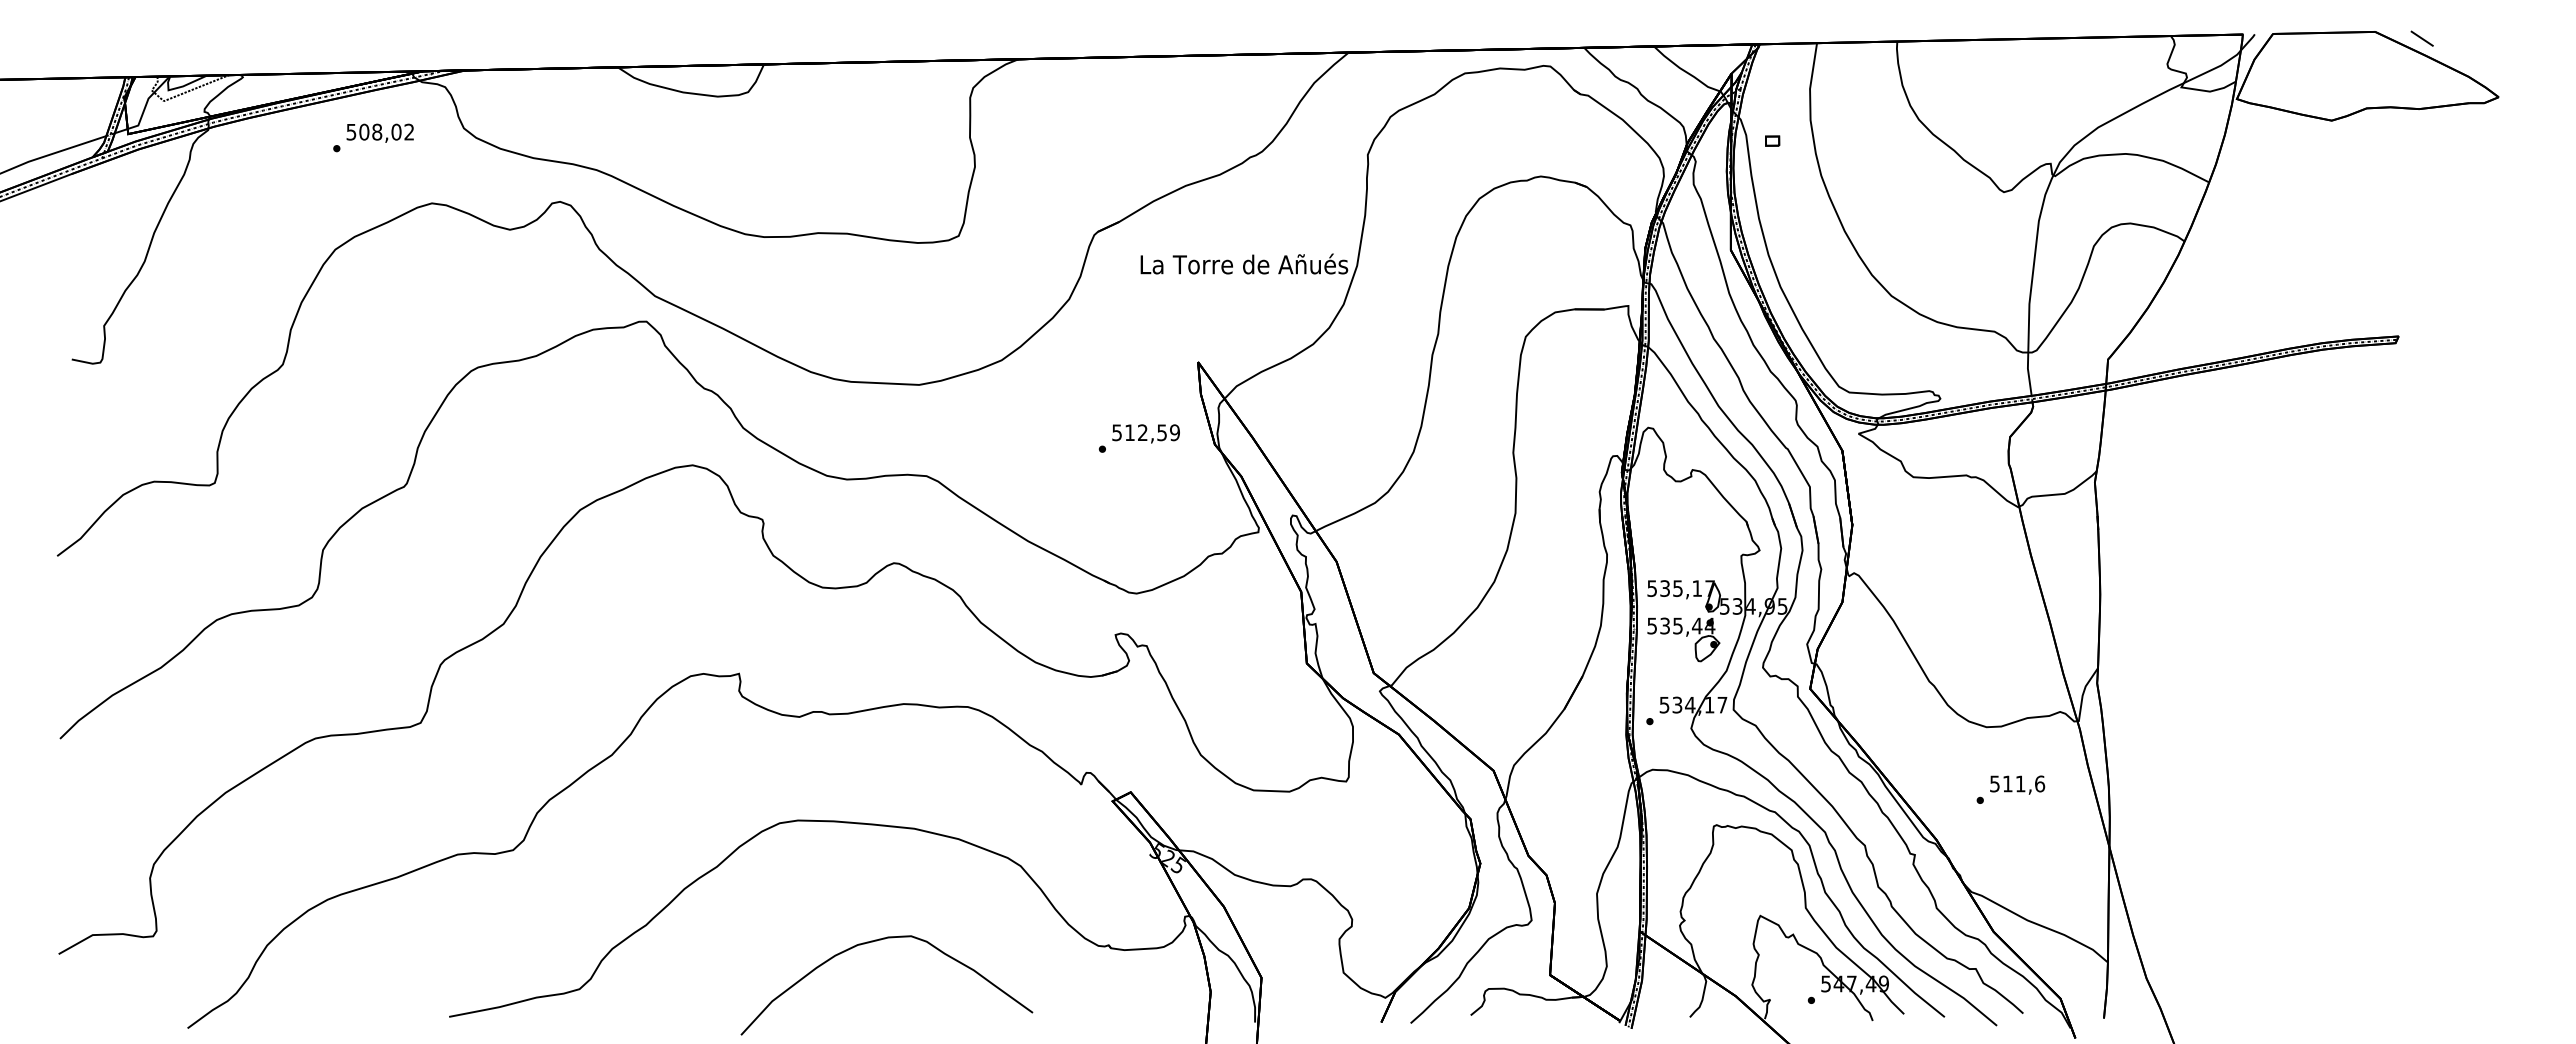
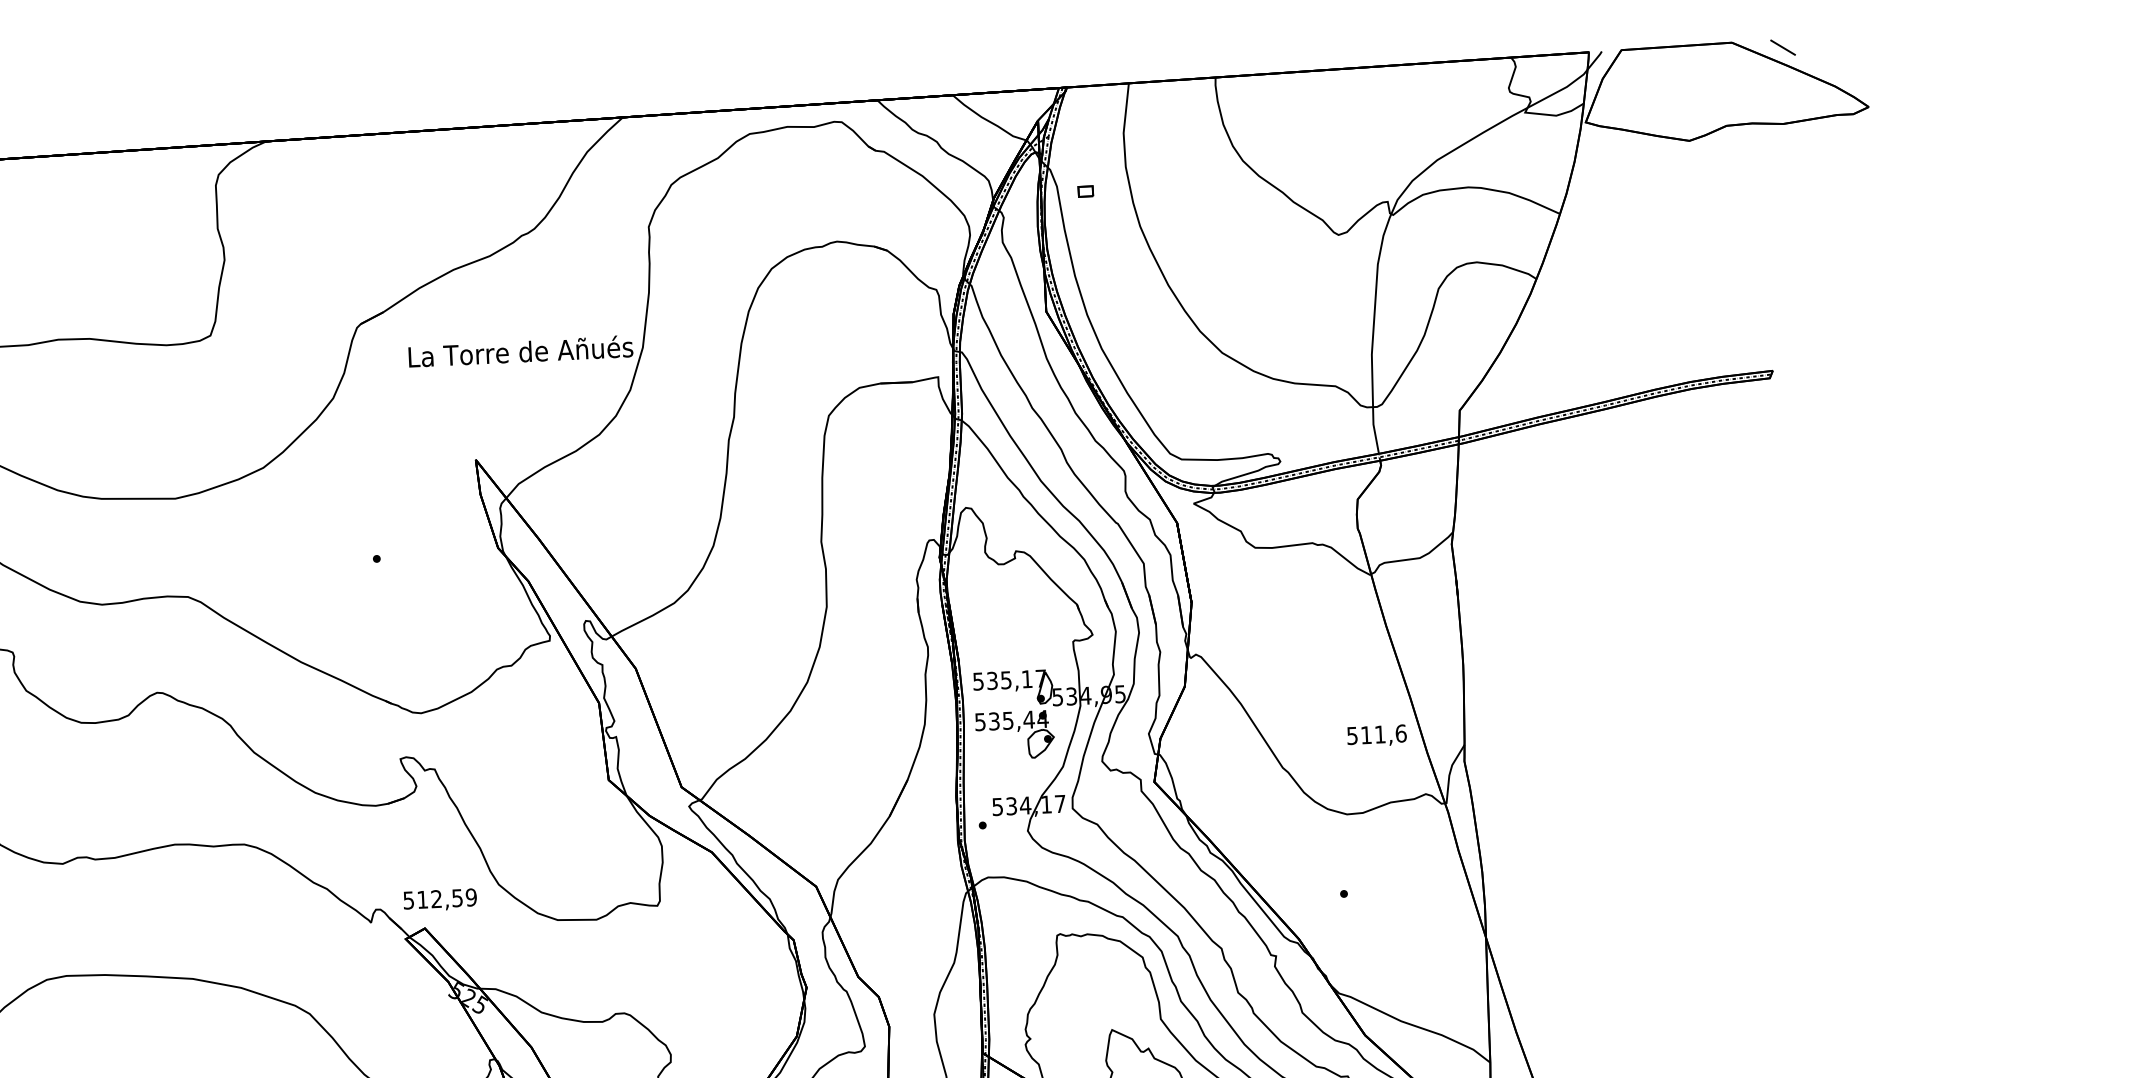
text: (1145, 433) -> (439, 899), moved
text: (2017, 784) -> (1376, 735), moved

